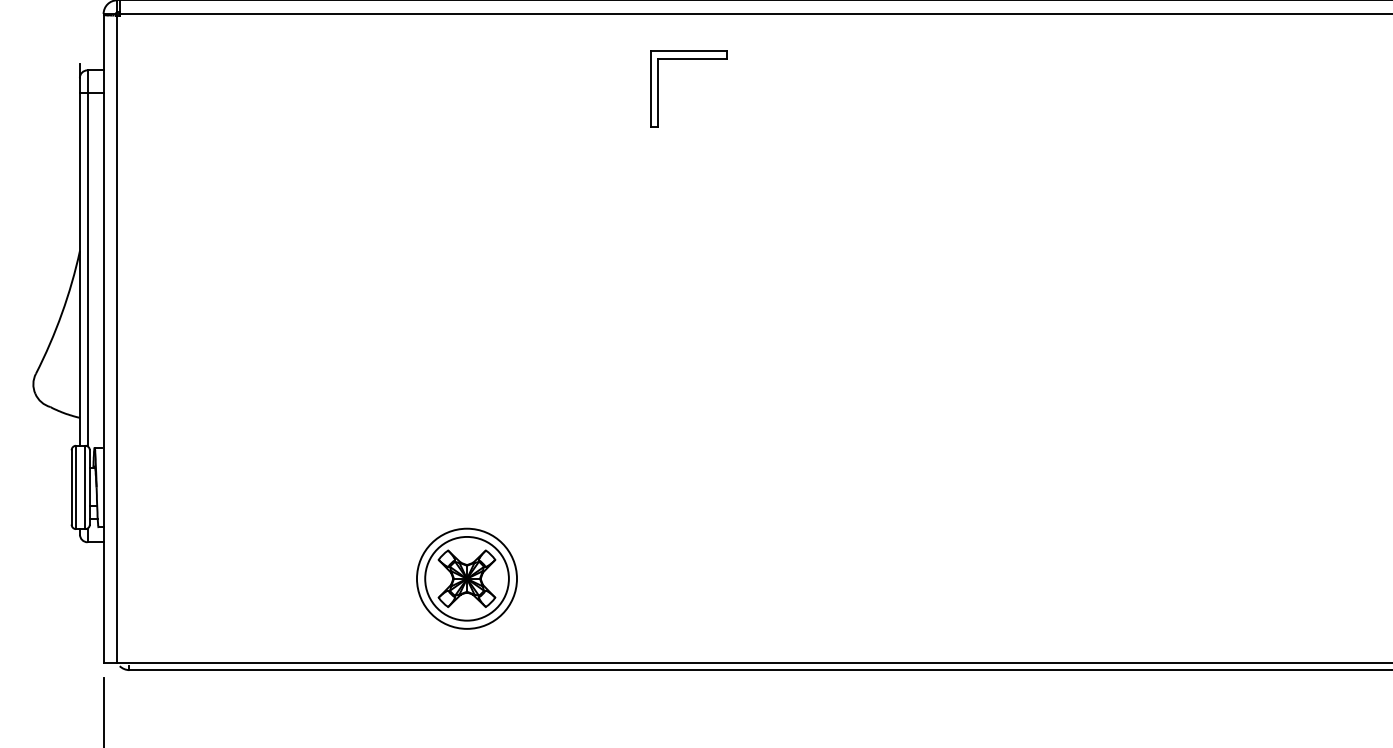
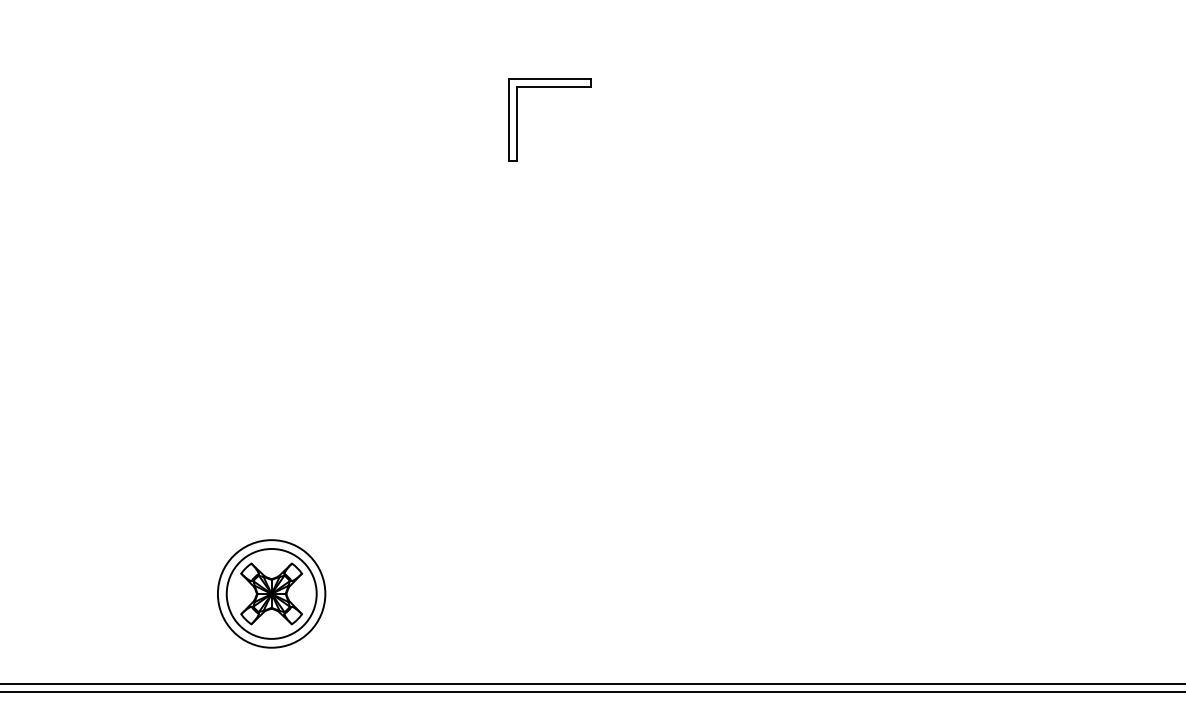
part: (688, 59) -> (549, 87), moved
part: (466, 578) -> (271, 593), moved

